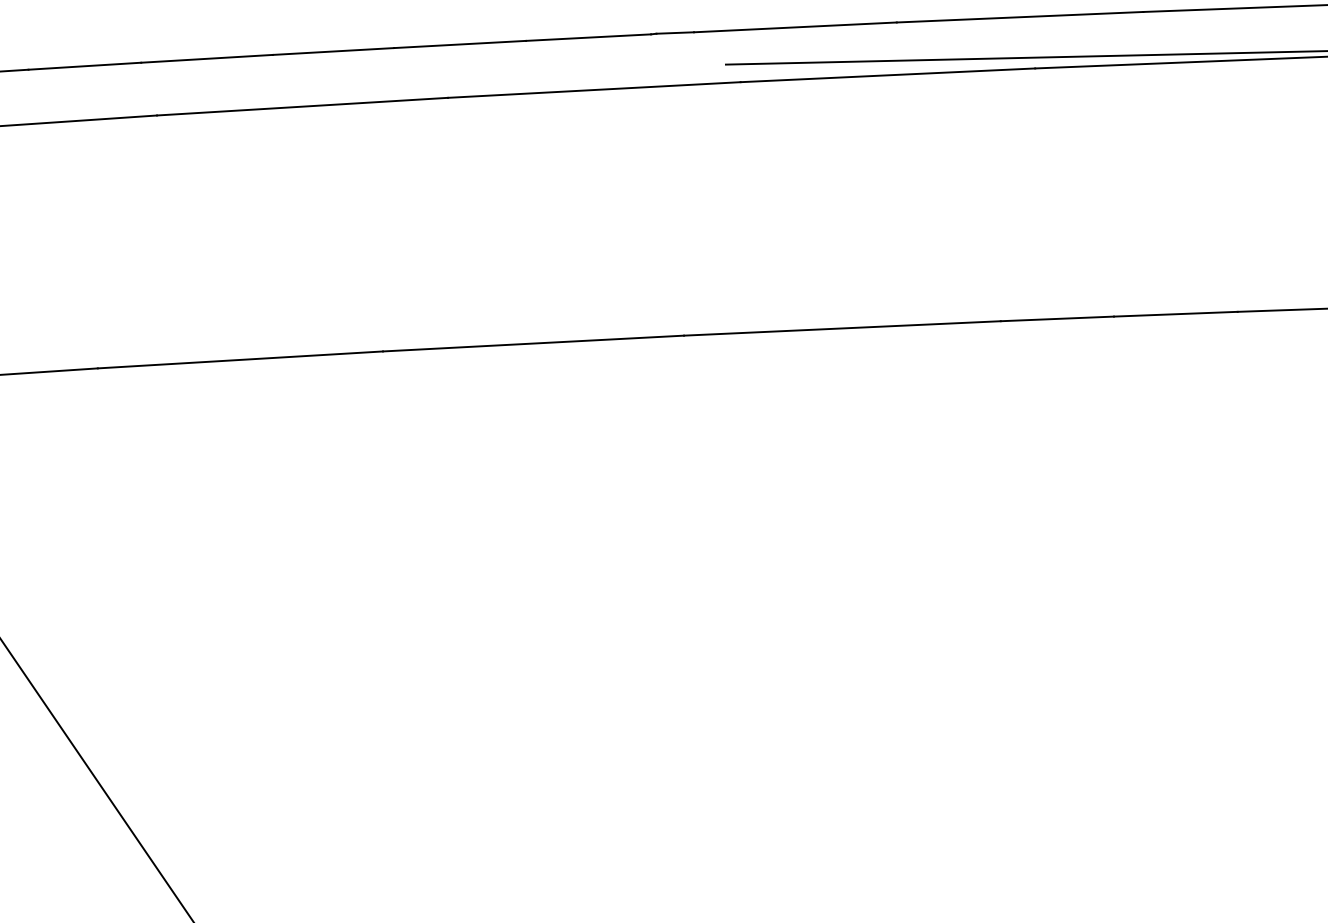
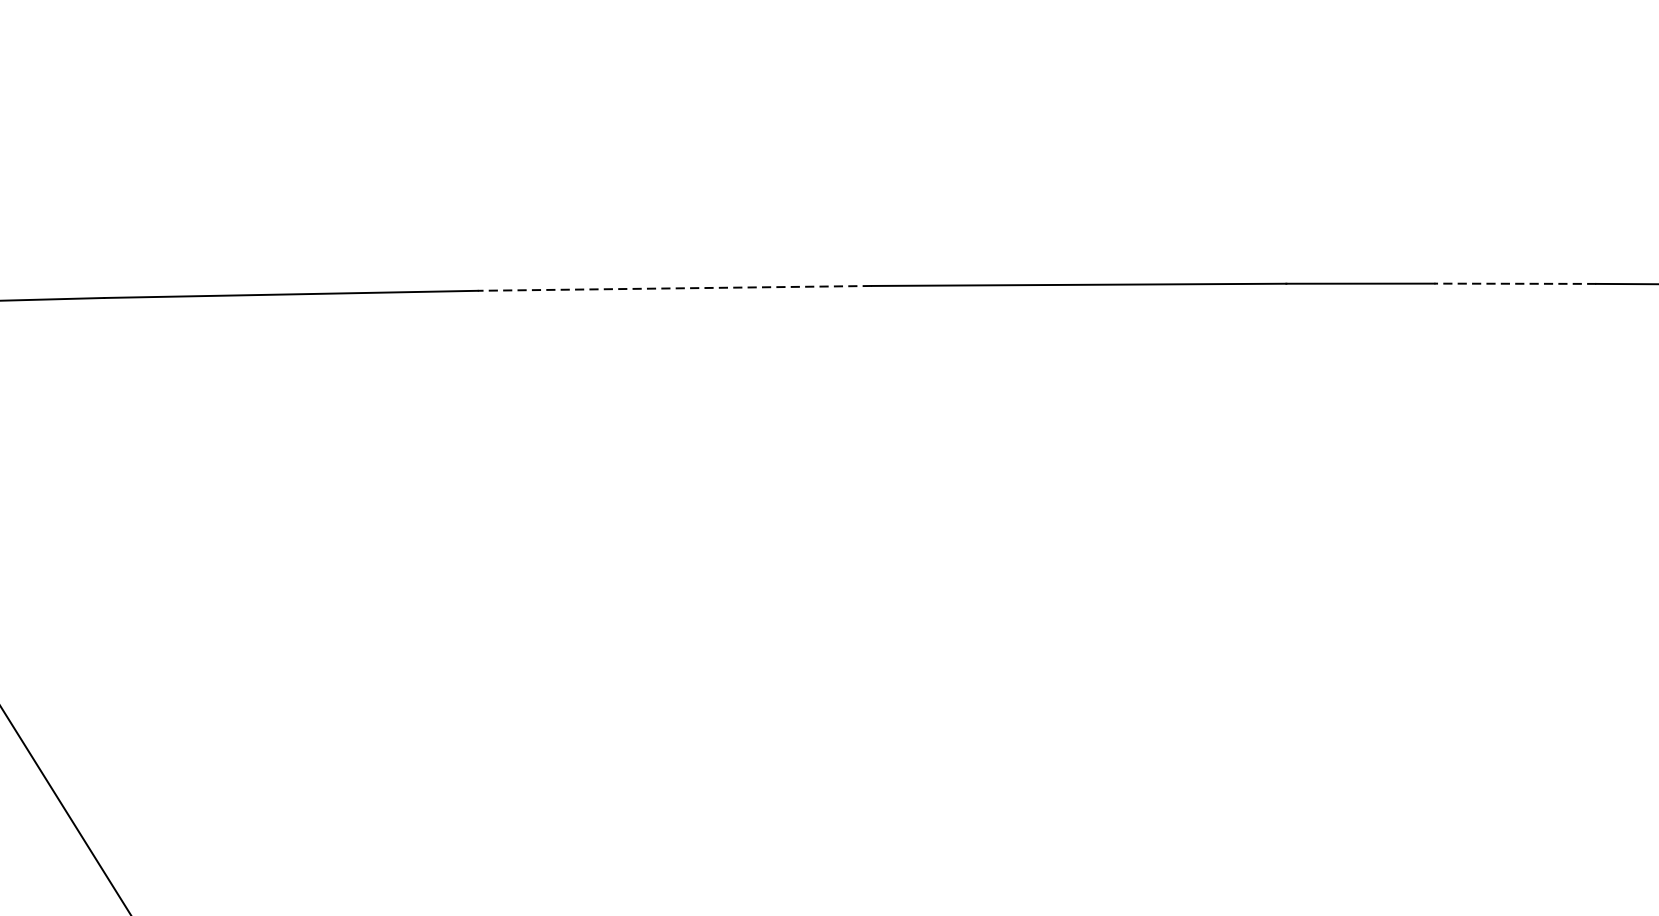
line: (1175, 314) -> (1514, 284), solid -> dashed
line: (533, 343) -> (674, 288), solid -> dashed

